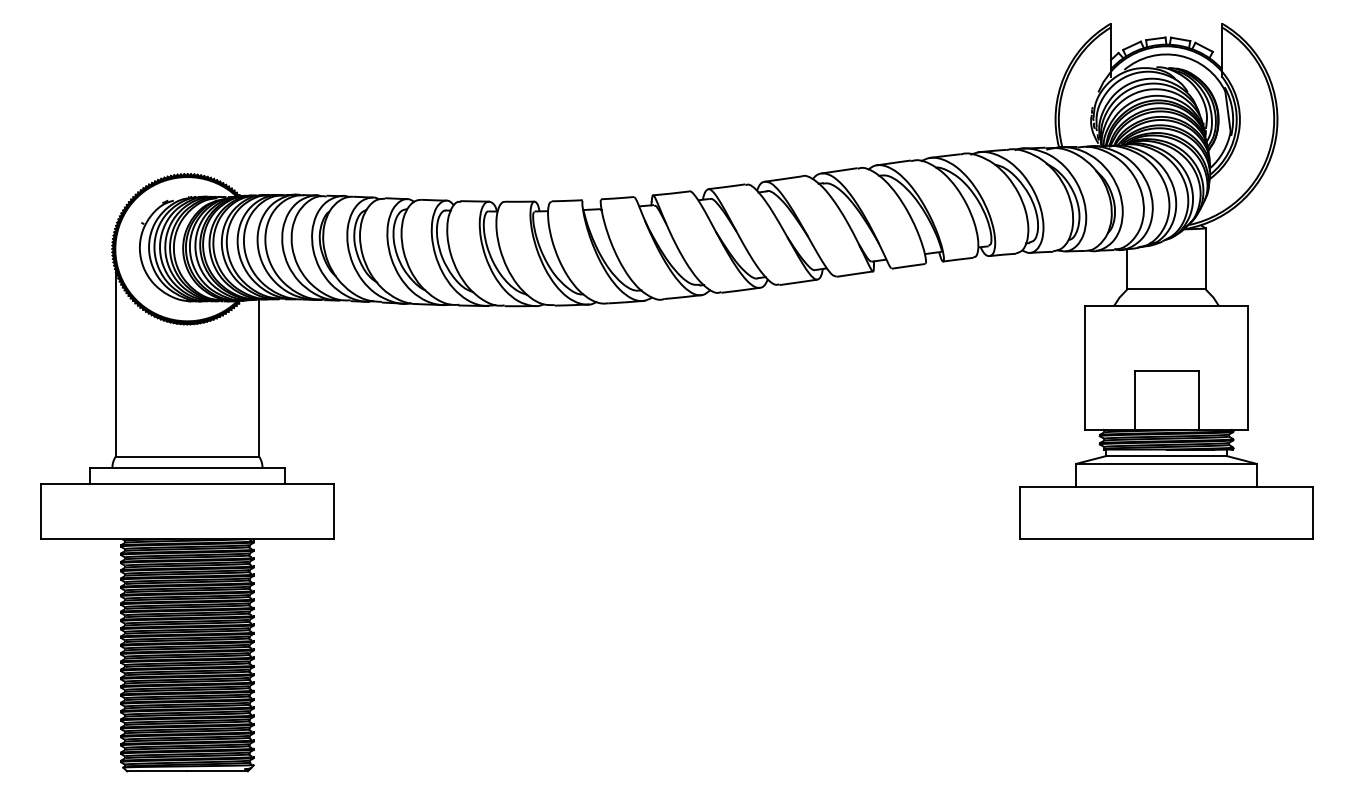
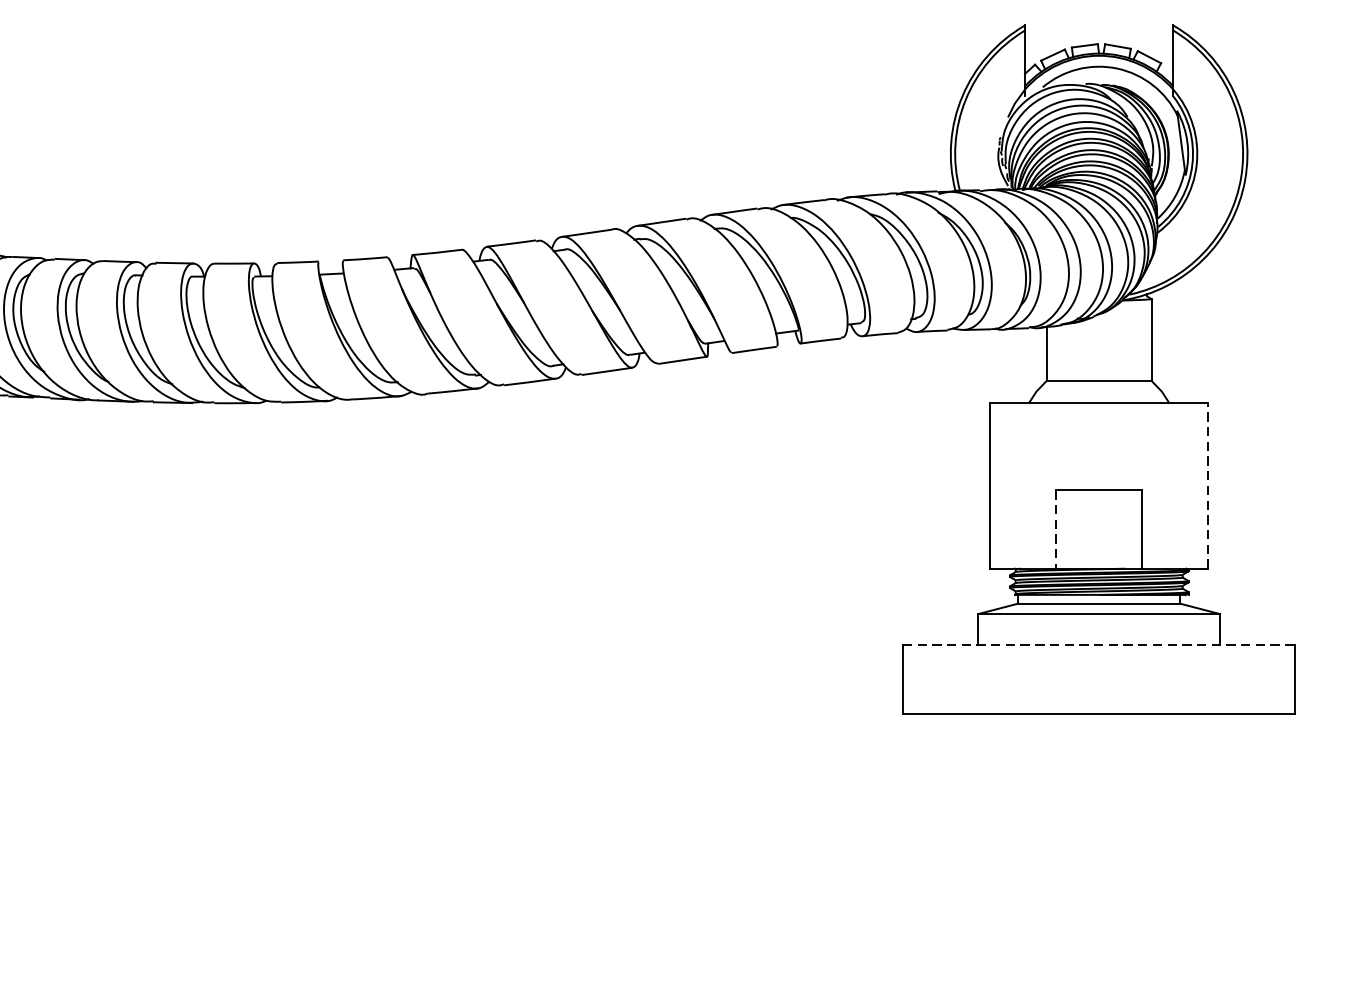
line: (1248, 367) -> (1208, 485), solid -> dashed
line: (1134, 401) -> (1056, 530), solid -> dashed
line: (1166, 486) -> (1099, 644), solid -> dashed

